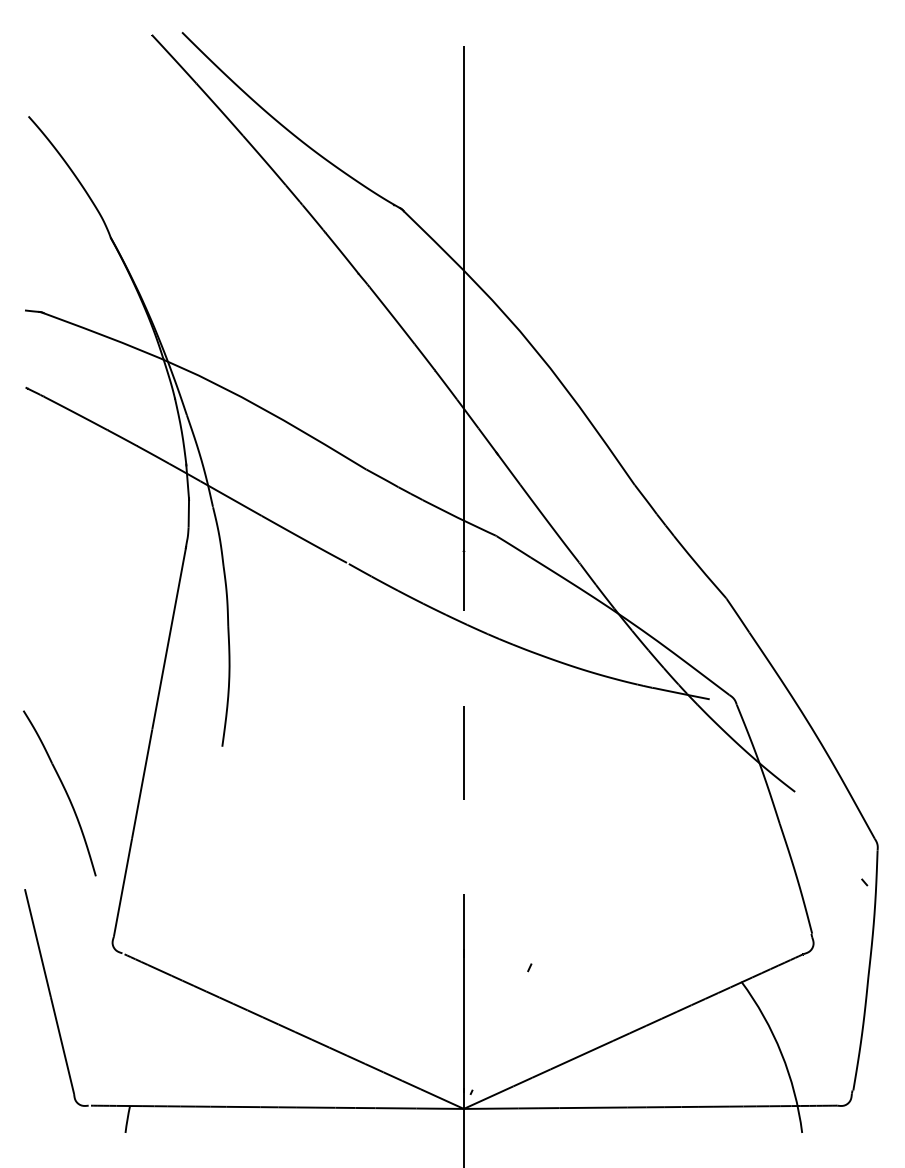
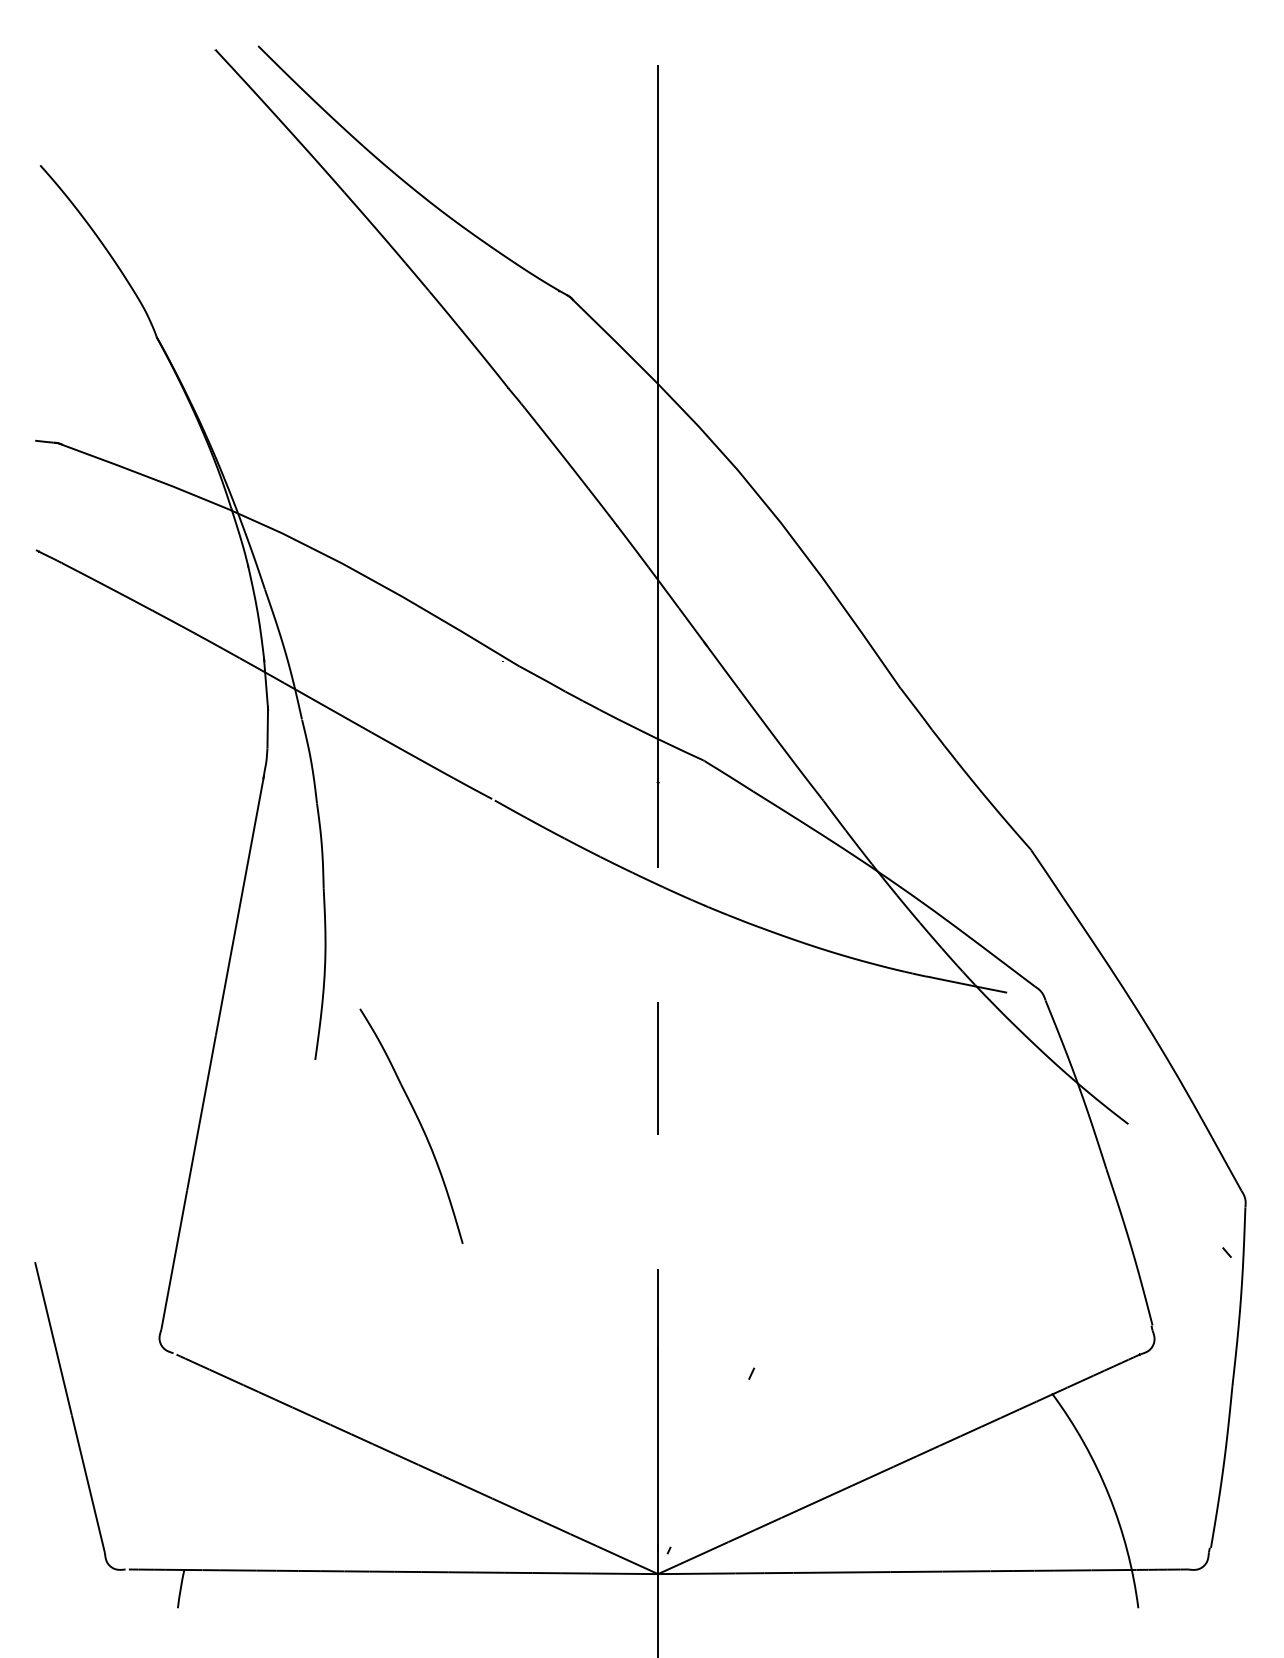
part: (64, 790) -> (418, 1122), moved

